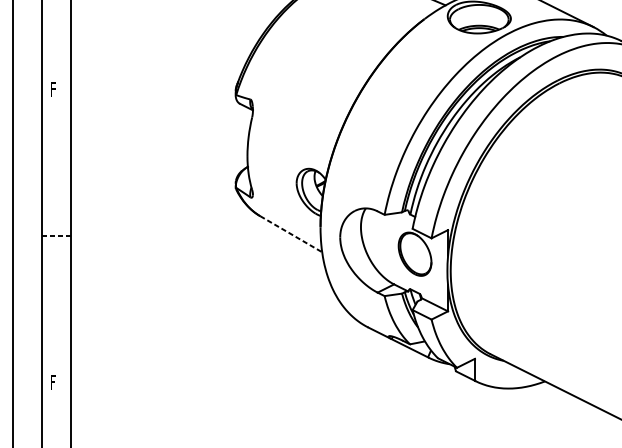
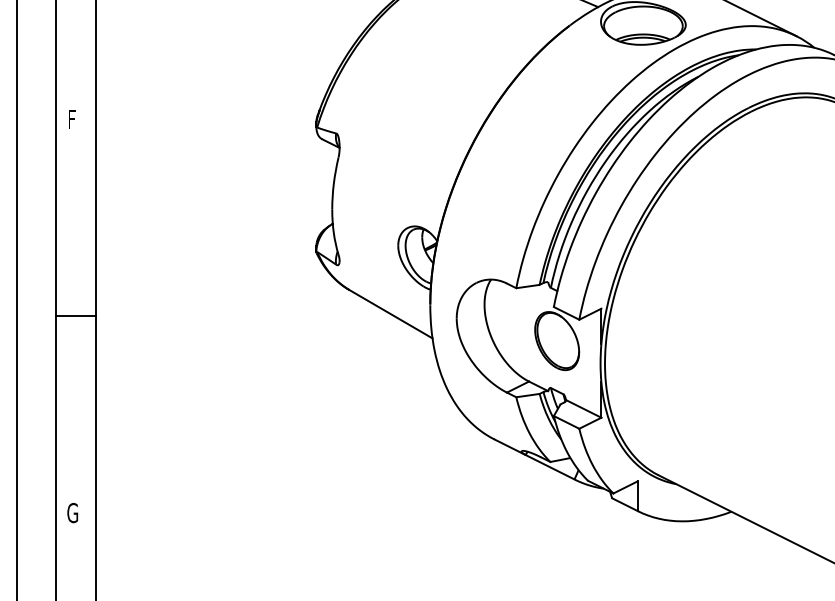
line: (291, 234) -> (391, 314), dashed -> solid
line: (56, 235) -> (75, 316), dashed -> solid
text: (53, 381) -> (72, 512), F -> G

